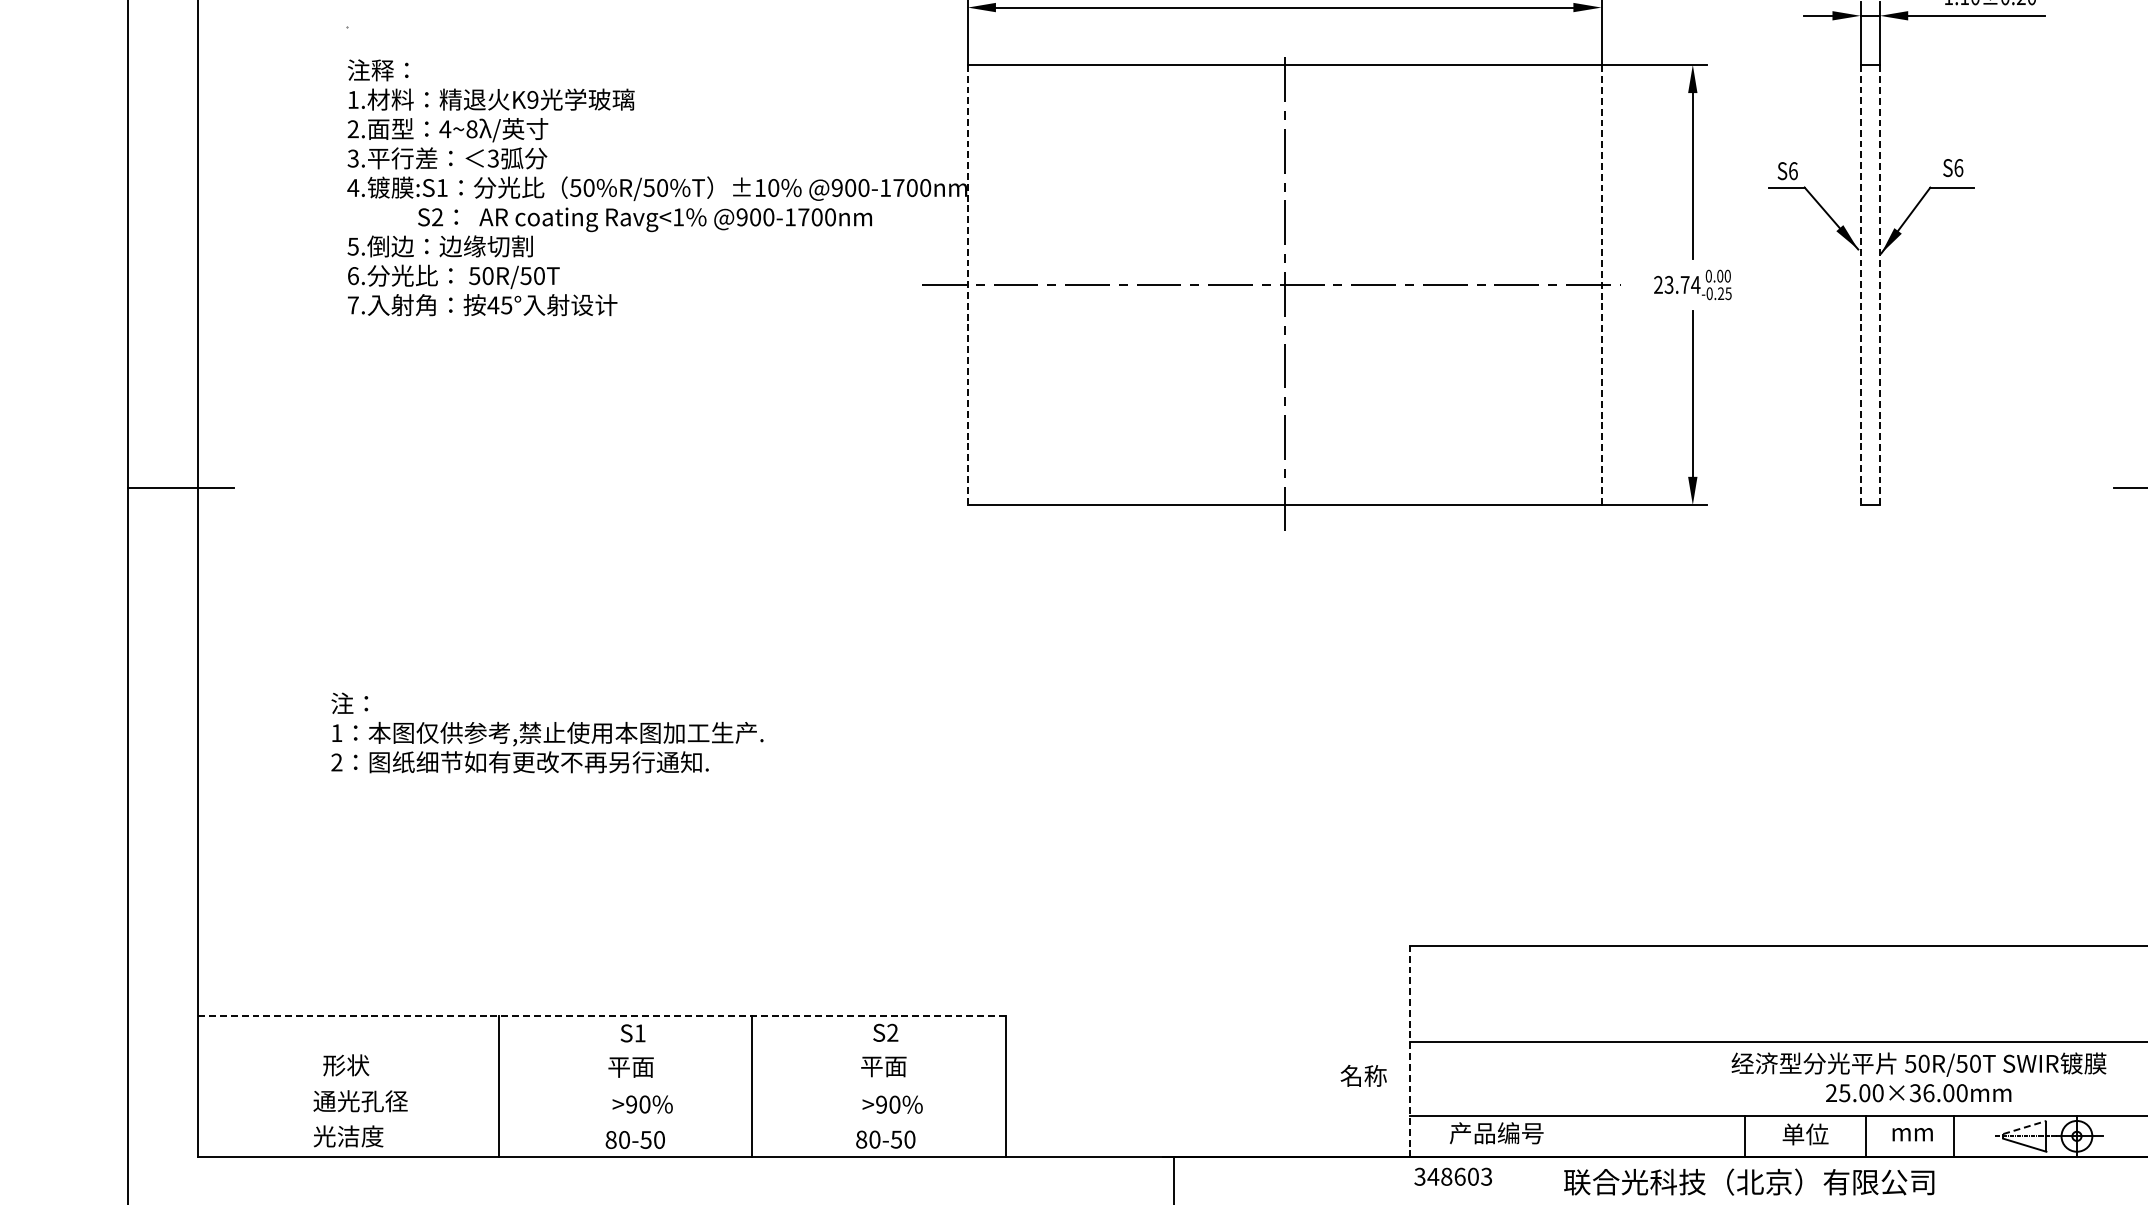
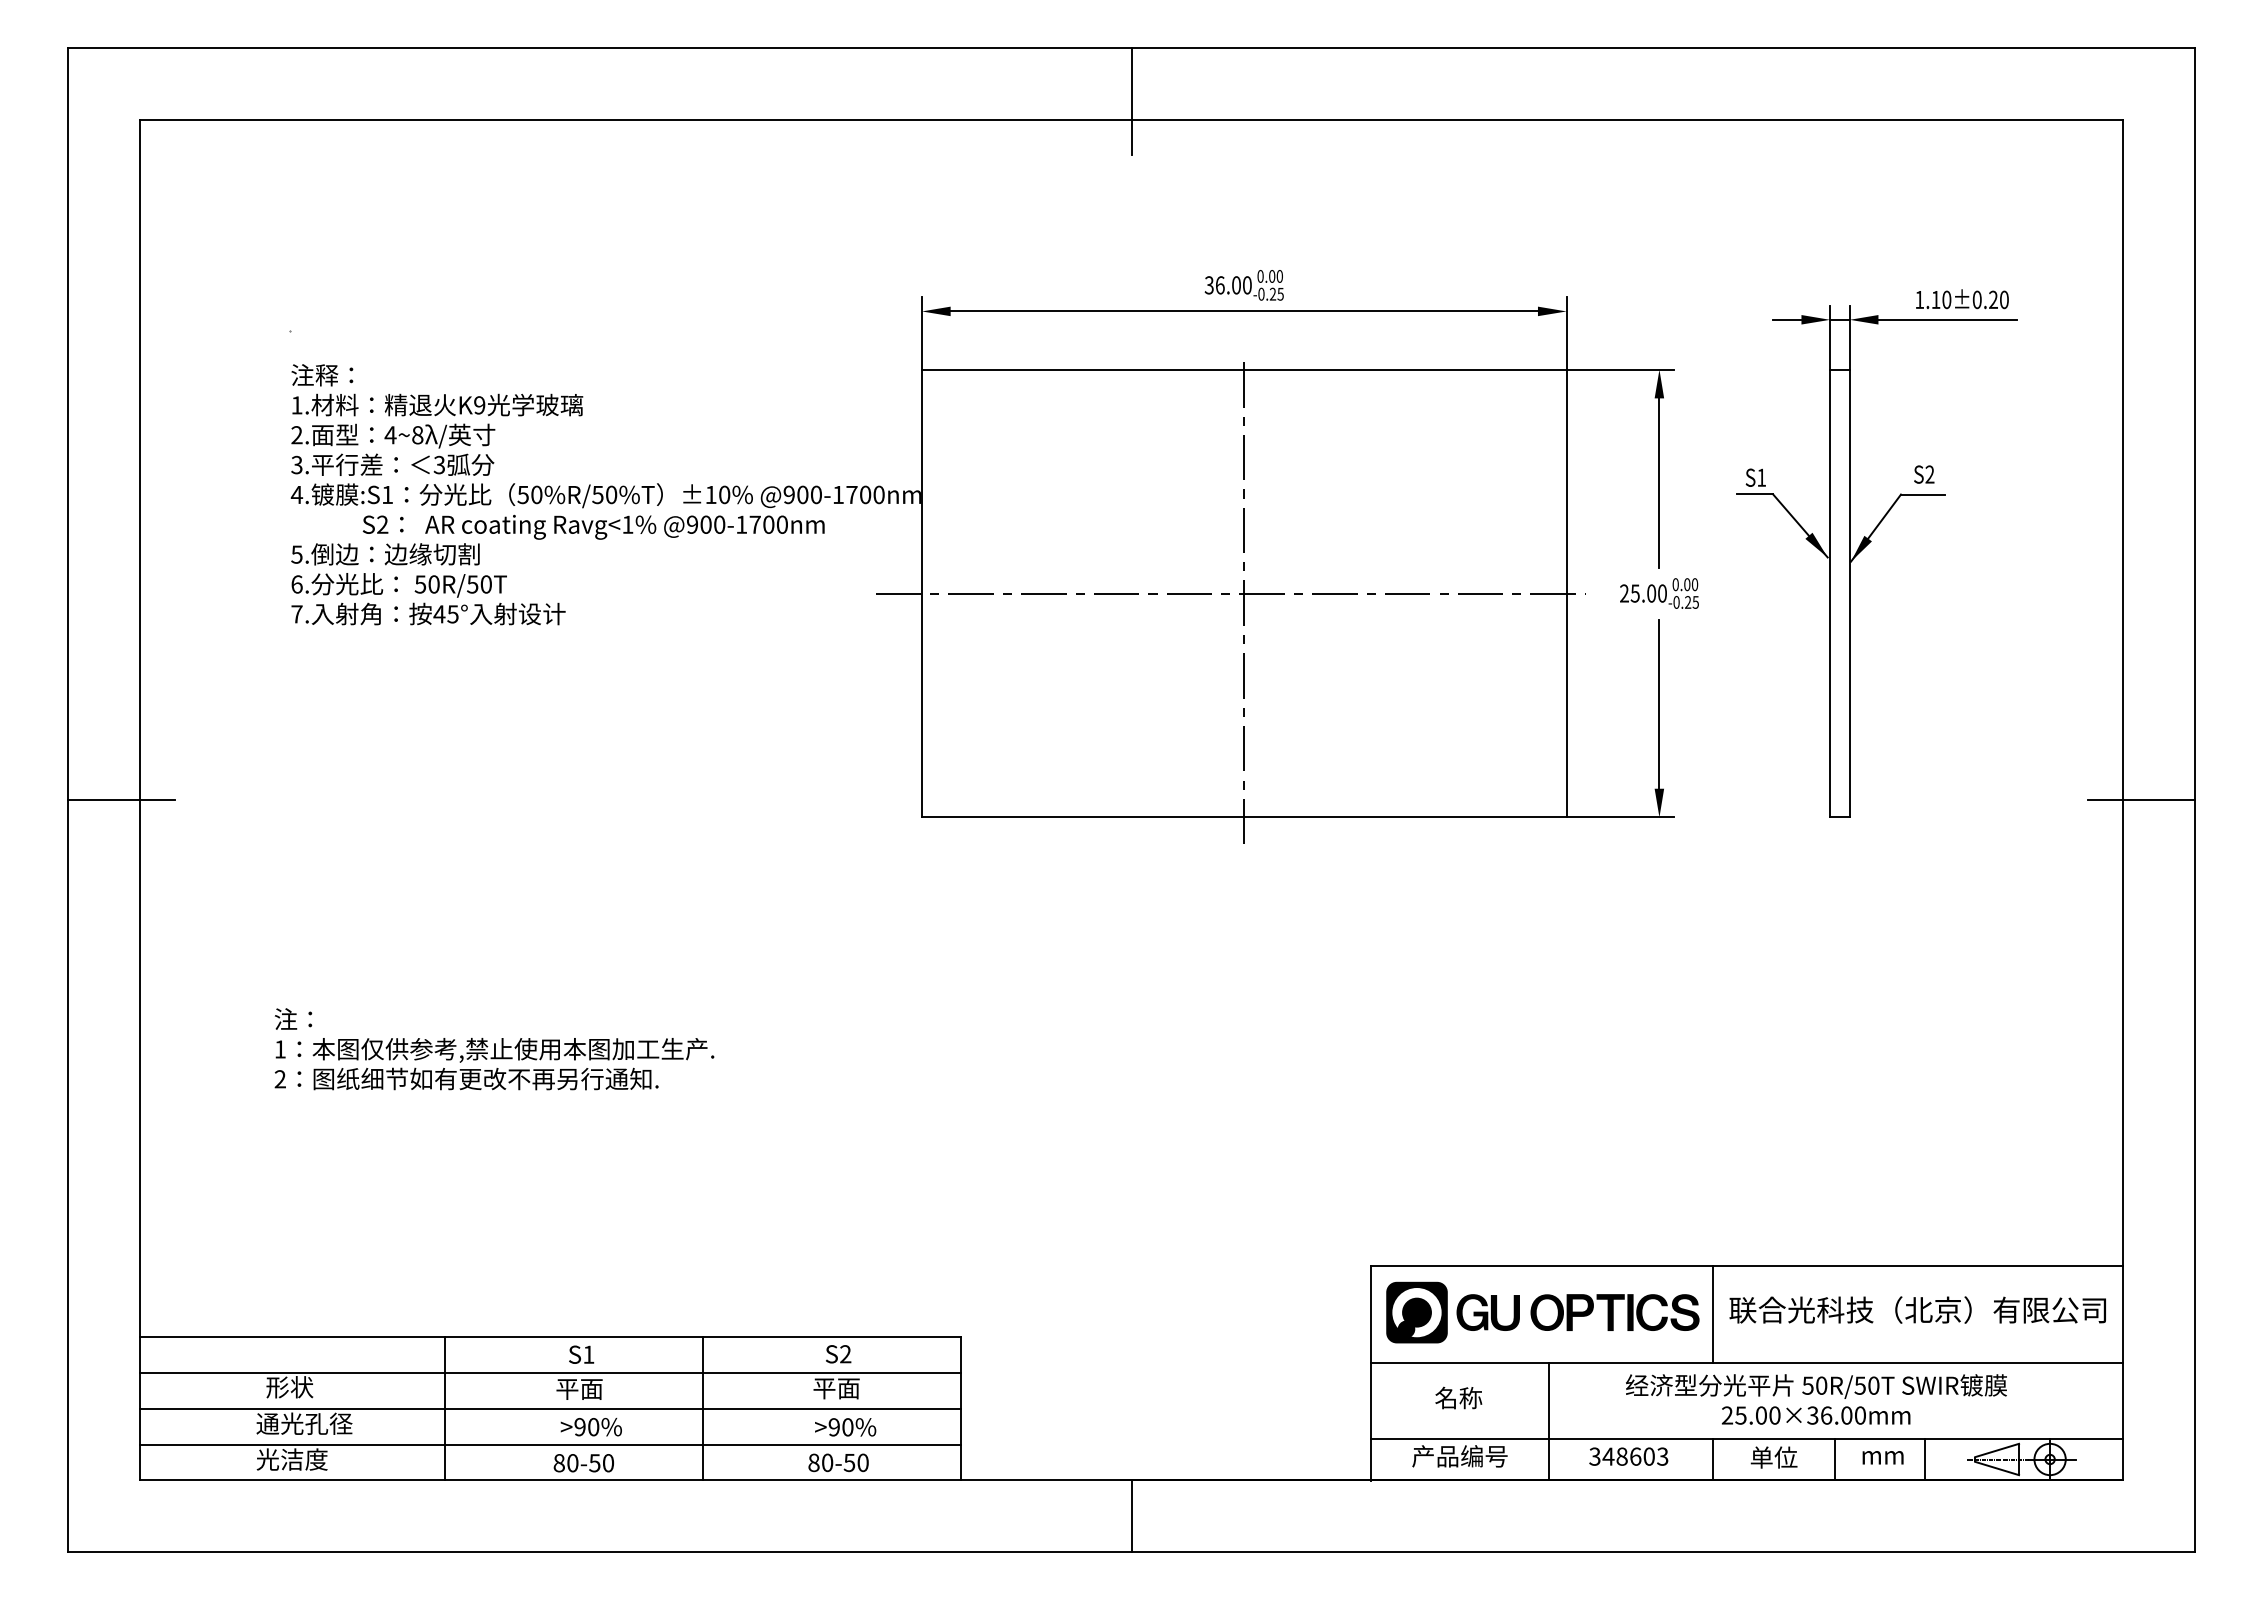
text: (1958, 167) -> (1929, 474), S6 -> S2
text: (1793, 170) -> (1761, 477), S6 -> S1
line: (968, 284) -> (922, 593), dashed -> solid
line: (1601, 284) -> (1566, 593), dashed -> solid
text: (1683, 284) -> (1649, 593), 23.74 -> 25.00
line: (1861, 284) -> (1830, 593), dashed -> solid
line: (1879, 284) -> (1849, 593), dashed -> solid
part: (1577, 991) -> (1542, 1312), added
line: (1745, 992) -> (1712, 1313), added
line: (602, 1016) -> (550, 1337), dashed -> solid
line: (601, 1050) -> (549, 1372), added
line: (1409, 1050) -> (1371, 1372), dashed -> solid
text: (1363, 1075) -> (1458, 1397), moved
text: (1919, 1077) -> (1816, 1399), moved
line: (601, 1086) -> (549, 1408), added
line: (1583, 1098) -> (1548, 1421), added
line: (601, 1121) -> (549, 1444), added
line: (2025, 1127) -> (1997, 1450), dashed -> solid
text: (1452, 1176) -> (1628, 1456), moved
text: (1748, 1181) -> (1917, 1309), moved

